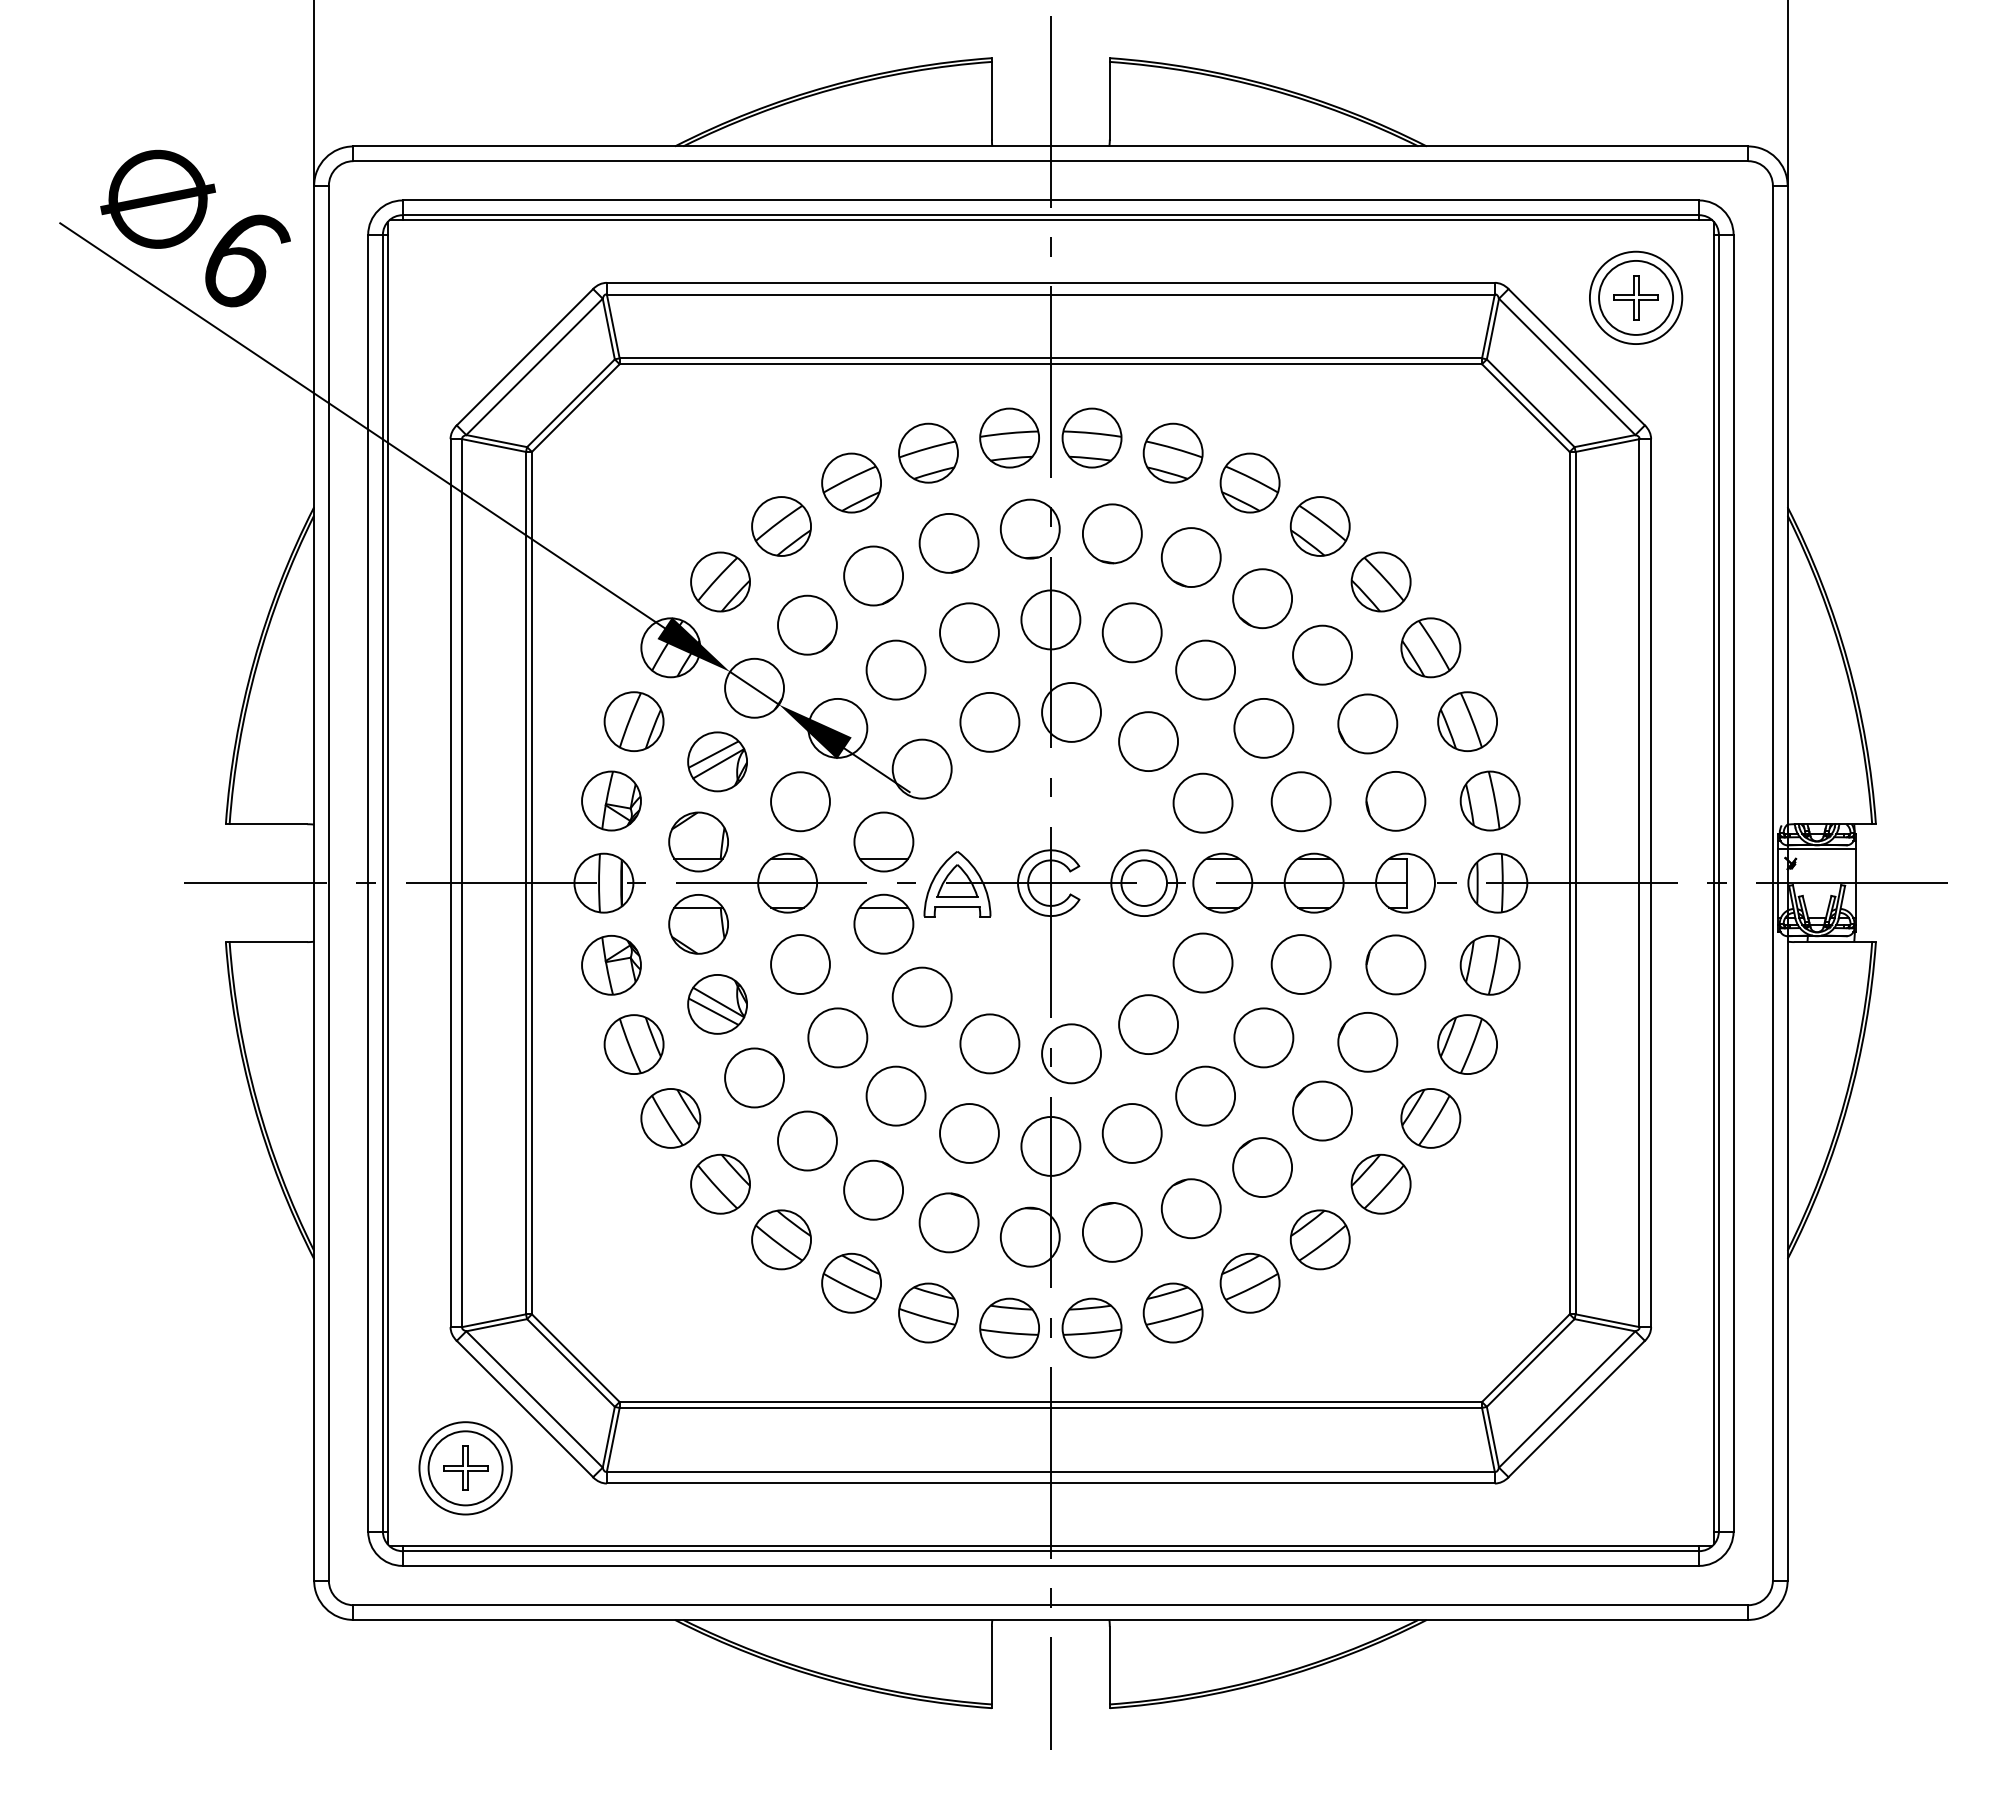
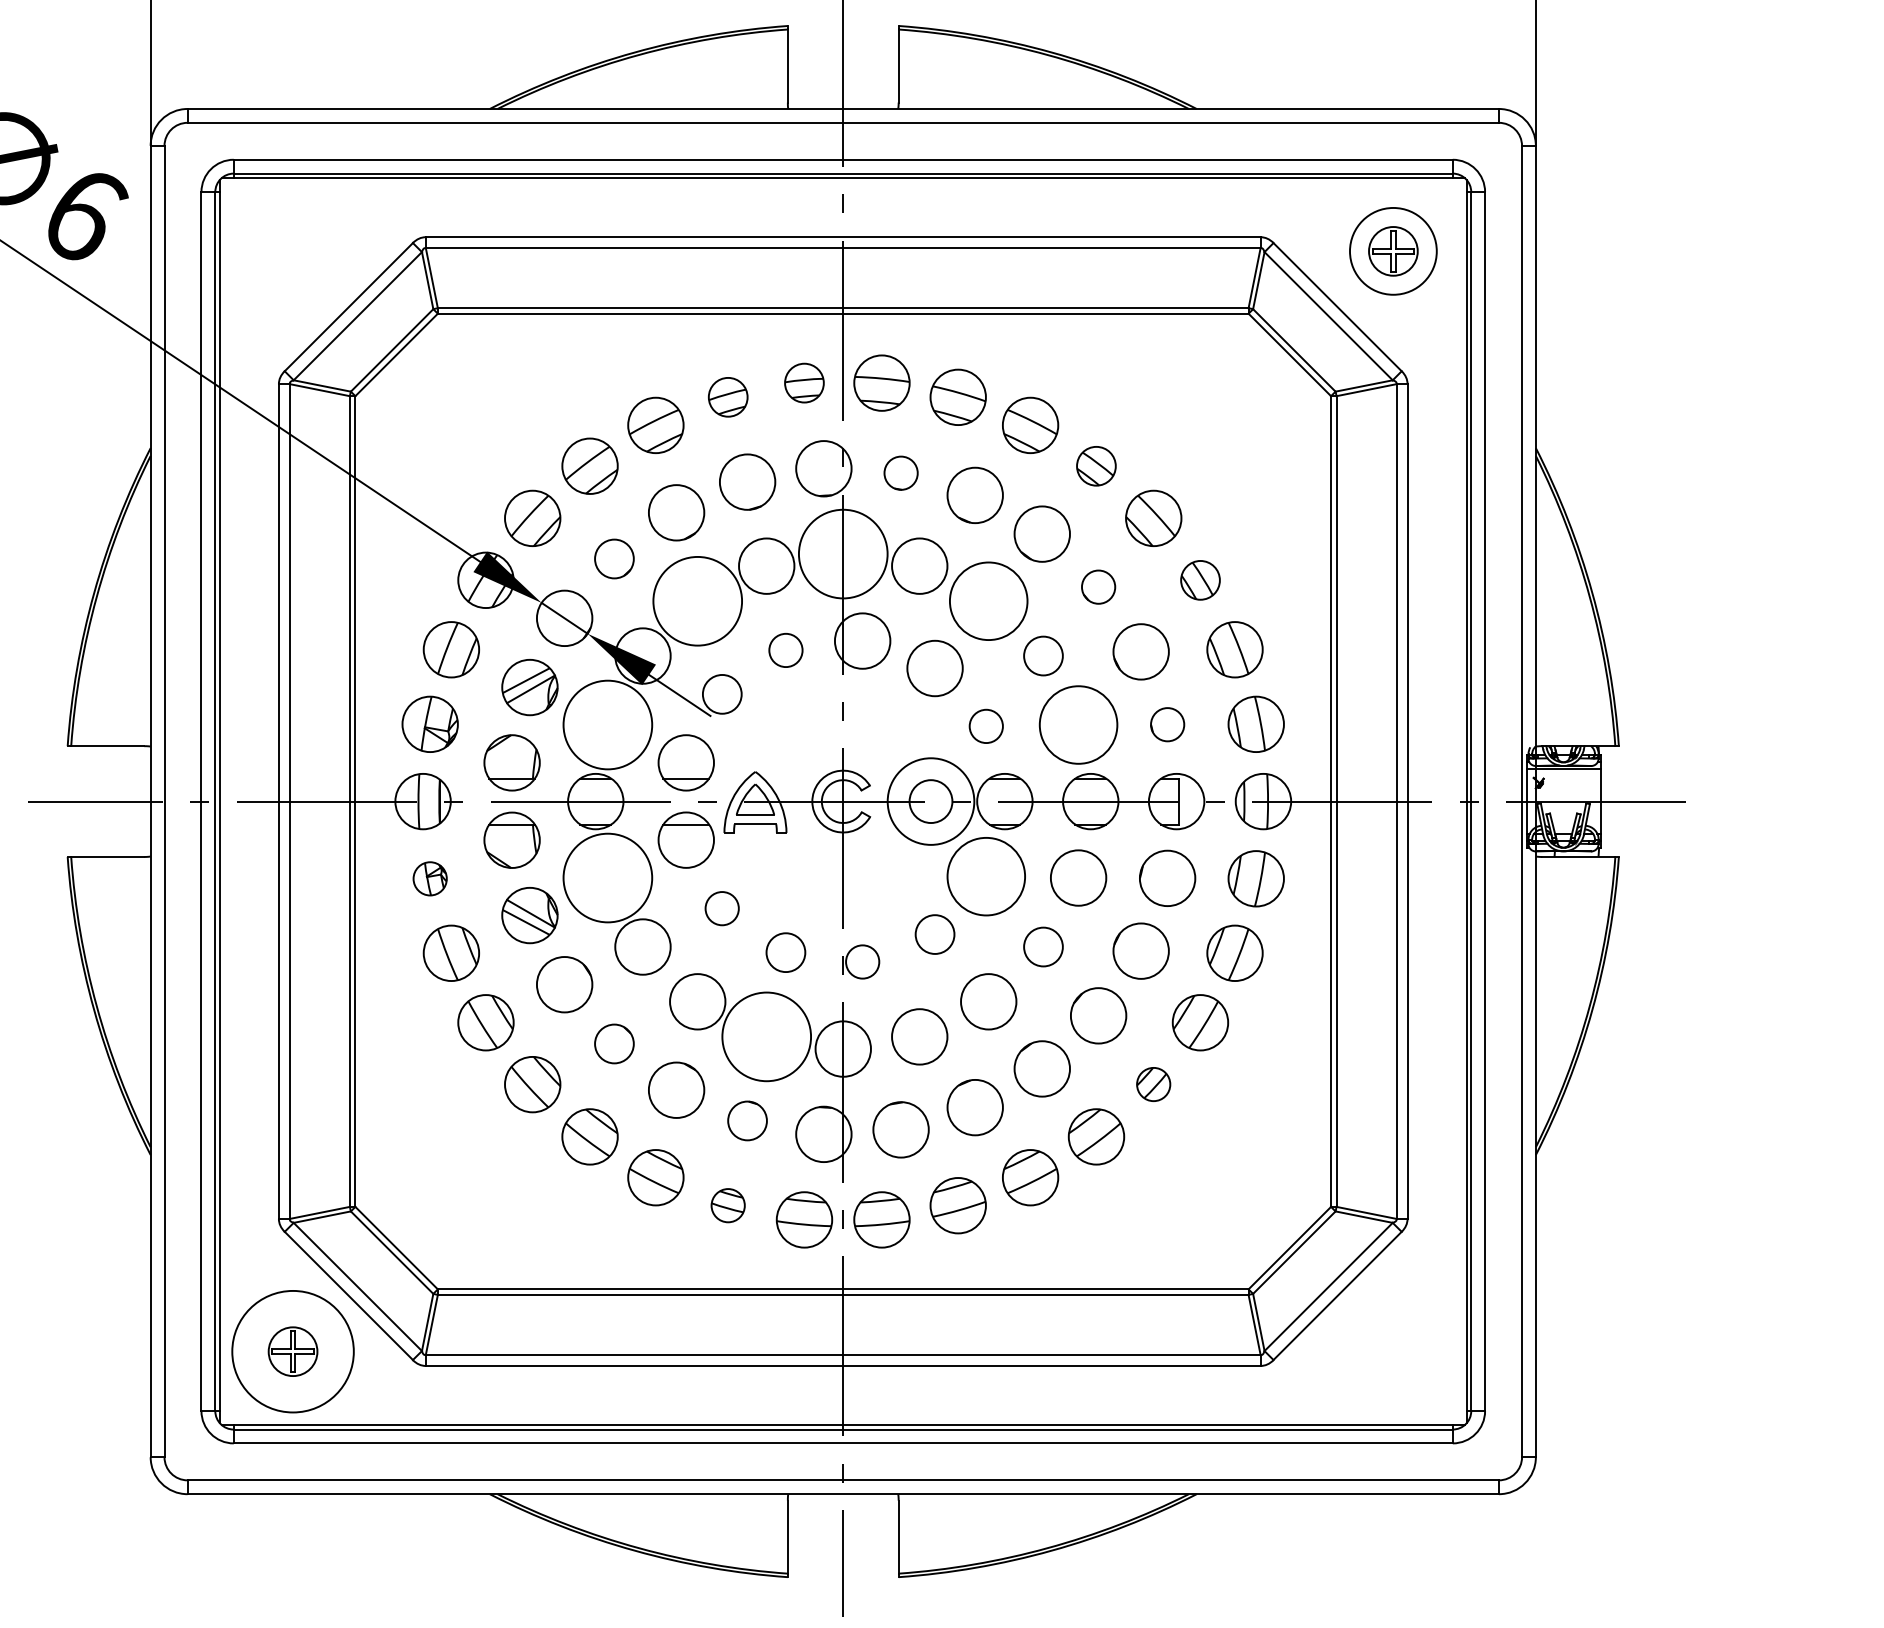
circle: (1636, 297) -> (1393, 250), size x0.7
part: (1009, 437) -> (804, 382), size x0.7
part: (928, 452) -> (728, 396), size x0.7
part: (1319, 526) -> (1095, 466), size x0.7
part: (1112, 533) -> (901, 472), size x0.6
circle: (1050, 619) -> (842, 553), size x1.6
part: (807, 624) -> (614, 558), size x0.7
part: (1430, 647) -> (1200, 580), size x0.7
part: (1322, 654) -> (1098, 586), size x0.6
circle: (895, 669) -> (697, 600), size x1.6
circle: (1205, 669) -> (988, 600), size x1.4
circle: (989, 722) -> (785, 650), size x0.6
circle: (1263, 727) -> (1043, 655), size x0.7
circle: (921, 768) -> (721, 693), size x0.7
circle: (800, 801) -> (607, 724), size x1.6
circle: (1300, 801) -> (1077, 724), size x1.4
part: (1395, 801) -> (1167, 724), size x0.6
circle: (1202, 802) -> (985, 725), size x0.6
circle: (1144, 883) -> (931, 801), size x1.4
circle: (1202, 962) -> (985, 876), size x1.4
circle: (800, 964) -> (607, 878), size x1.6
part: (611, 965) -> (430, 878), size x0.6
circle: (921, 996) -> (721, 908), size x0.6
circle: (1148, 1024) -> (935, 934), size x0.7
circle: (1263, 1037) -> (1043, 946), size x0.7
circle: (989, 1043) -> (785, 952), size x0.7
circle: (1071, 1053) -> (862, 961), size x0.6
circle: (969, 1133) -> (766, 1036), size x1.6
part: (807, 1140) -> (614, 1043), size x0.7
part: (1380, 1183) -> (1153, 1083), size x0.6
part: (948, 1222) -> (747, 1120), size x0.7
part: (928, 1312) -> (728, 1205), size x0.6
circle: (465, 1468) -> (292, 1351), size x0.7
circle: (465, 1468) -> (292, 1351), size x1.4

